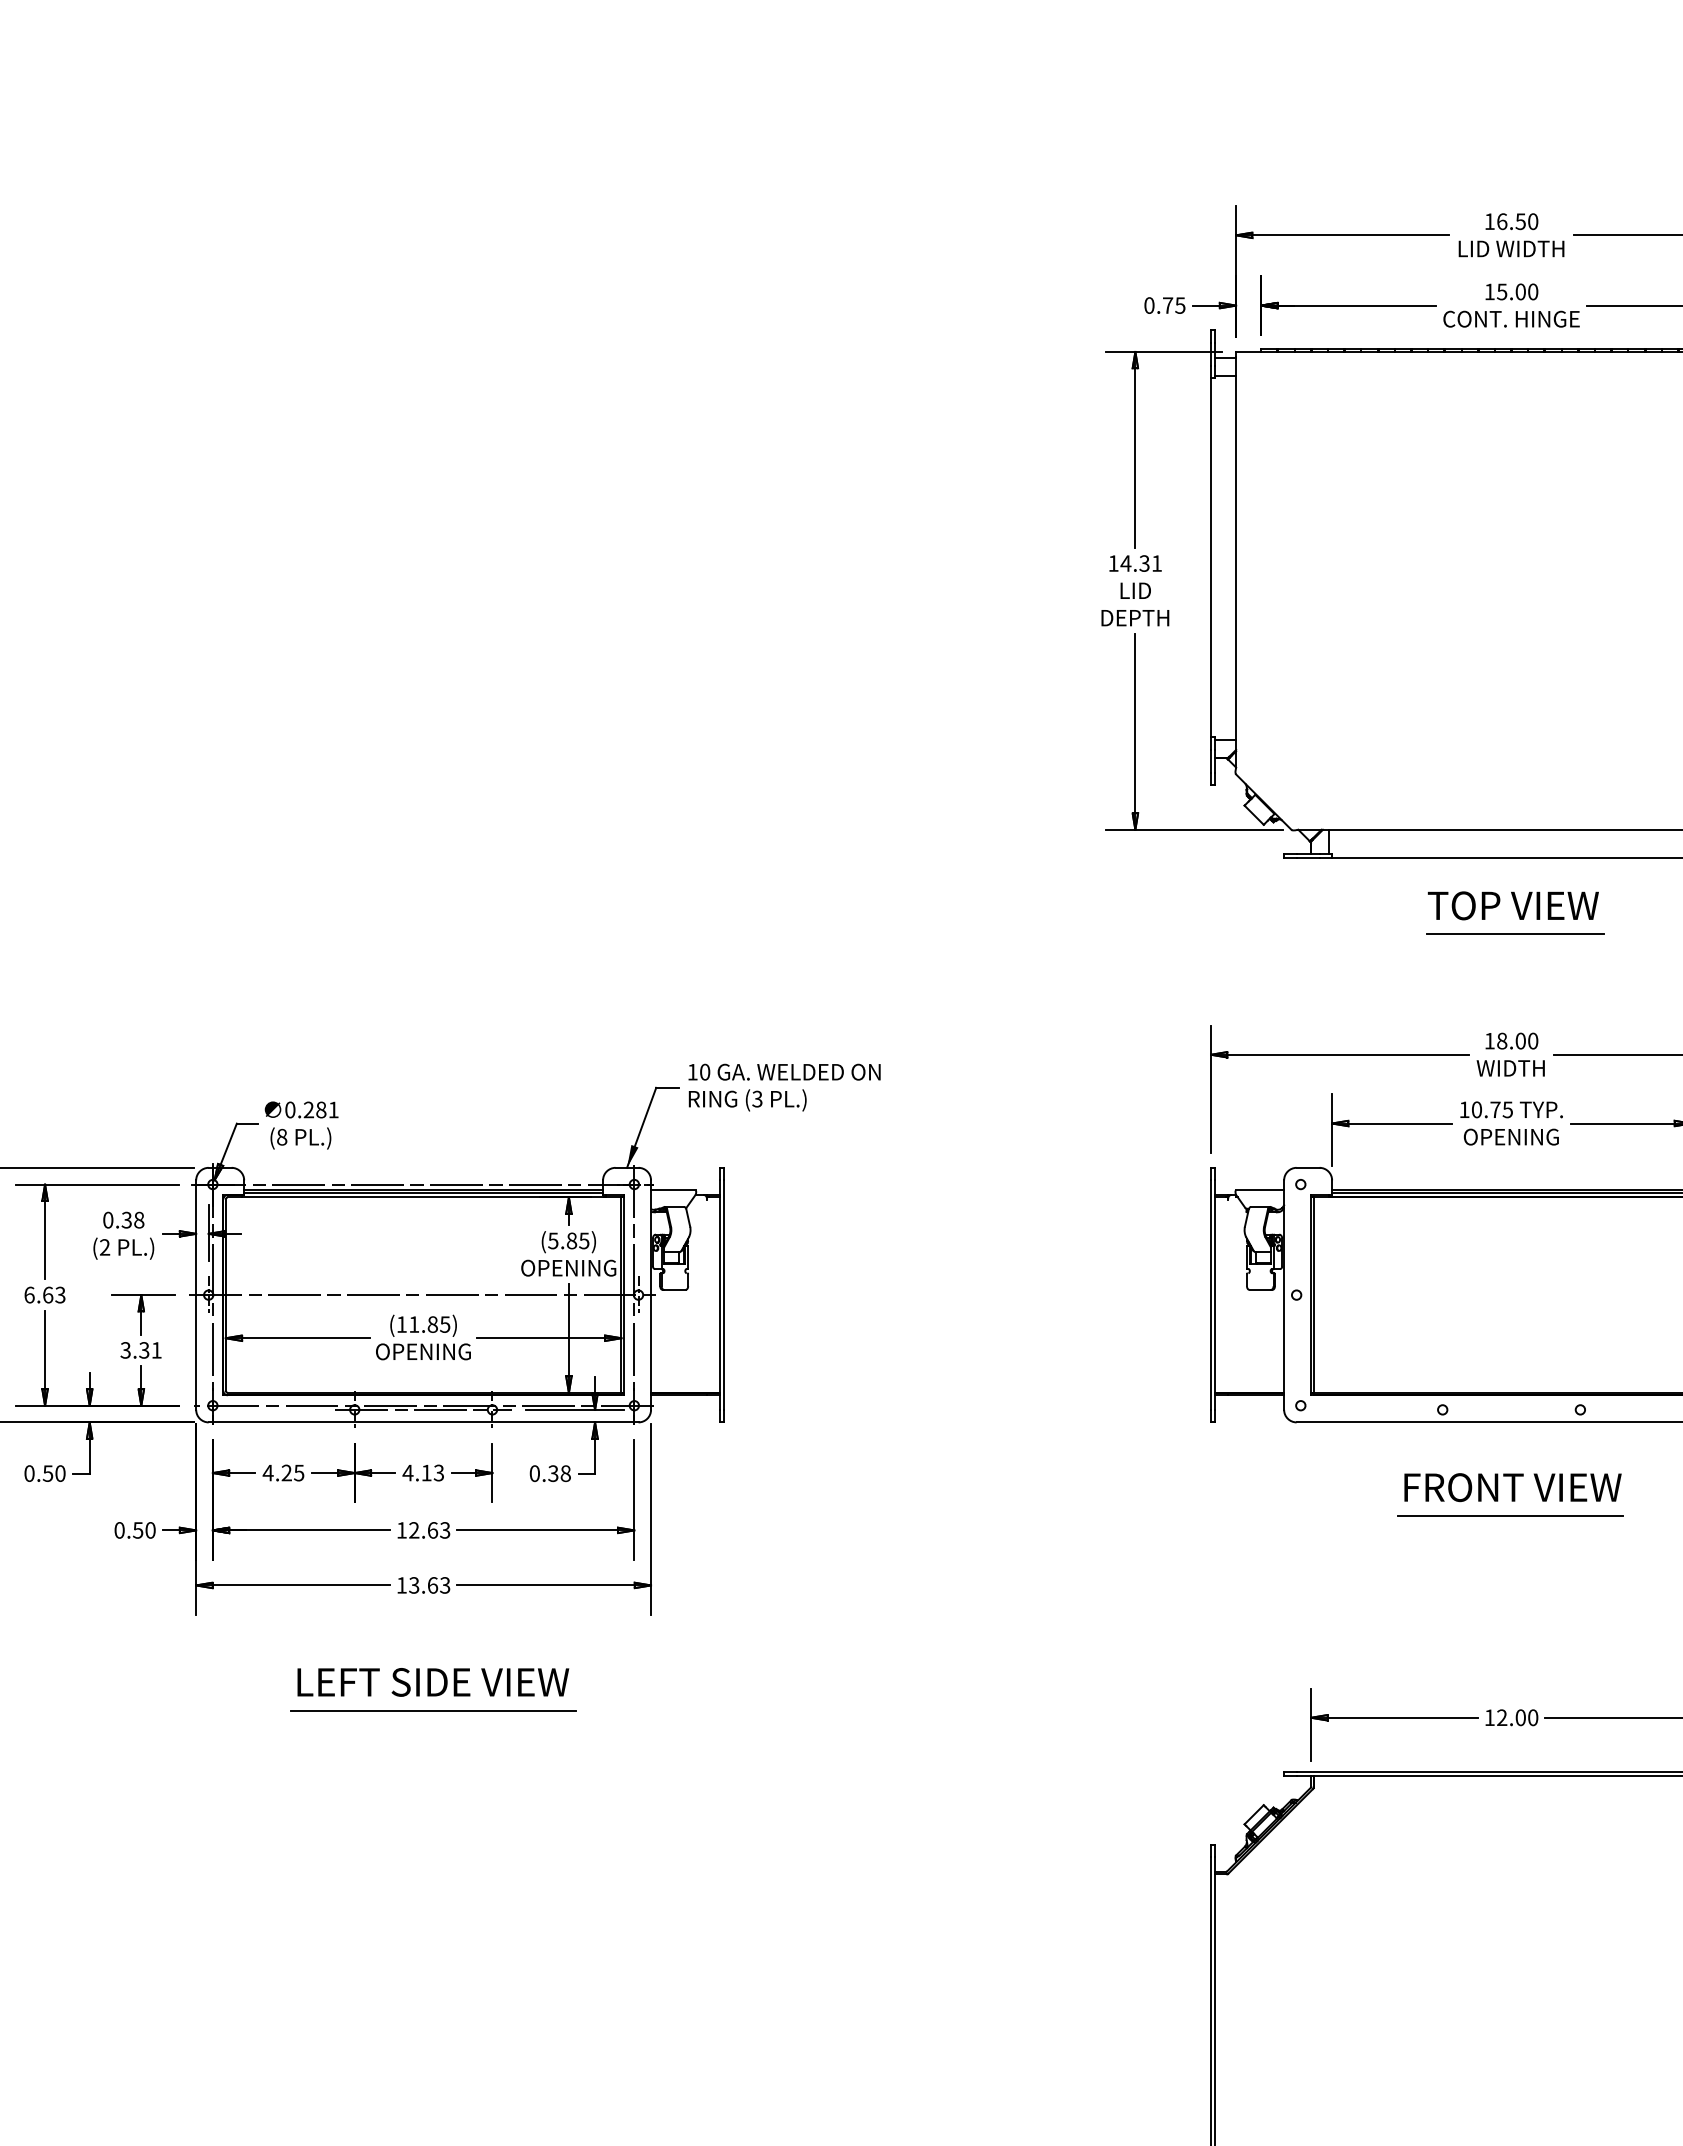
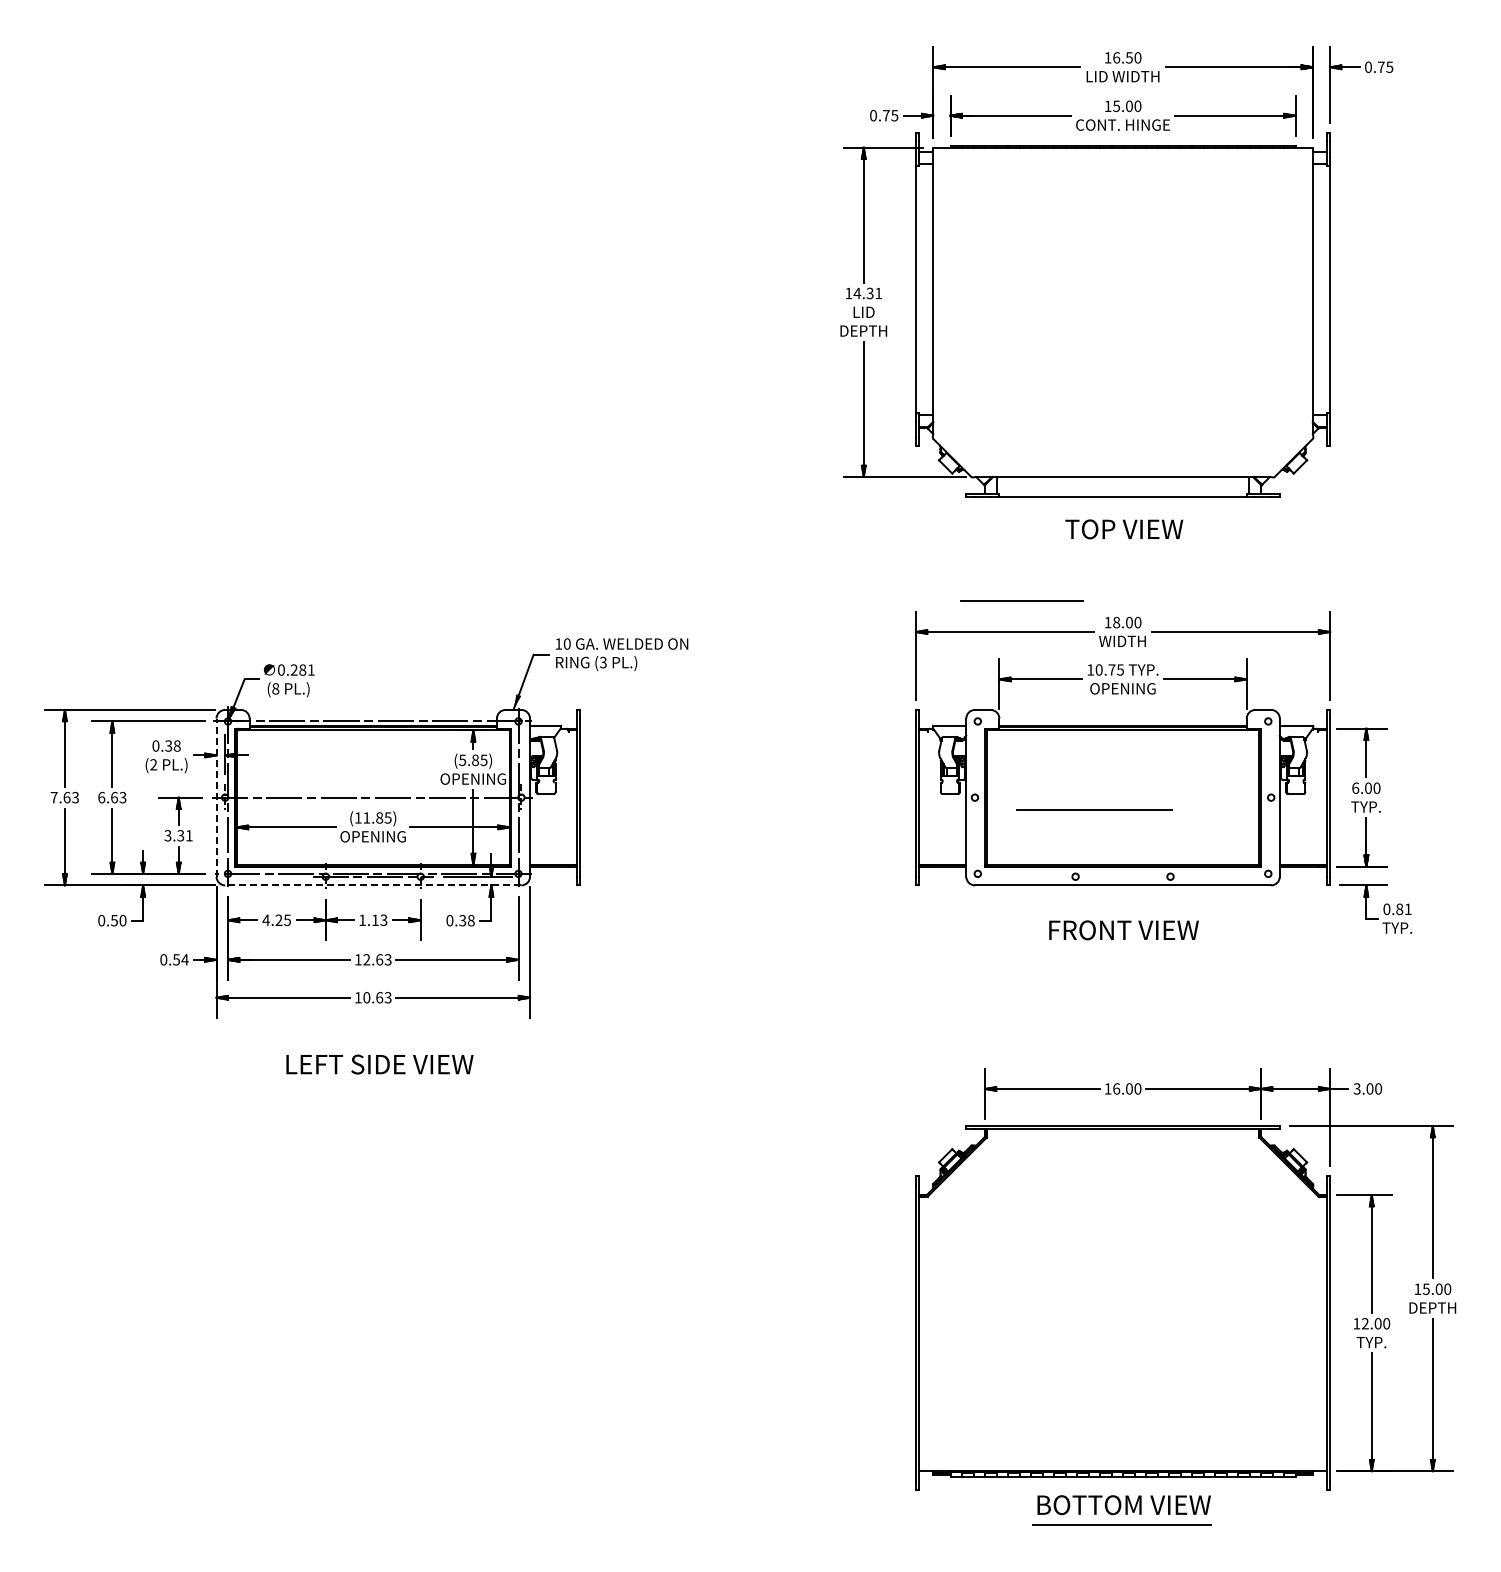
line: (1515, 933) -> (1021, 600), moved
line: (196, 1294) -> (216, 797), solid -> dashed
line: (422, 1422) -> (372, 885), solid -> dashed
text: (407, 1471) -> (362, 919), 4.13 -> 1.13
line: (1510, 1515) -> (1094, 809), moved
text: (149, 1529) -> (184, 959), 0.50 -> 0.54
text: (413, 1585) -> (366, 997), 13.63 -> 10.63
line: (432, 1711) -> (379, 1084), removed
text: (1502, 1717) -> (1116, 1088), 12.00 -> 16.00

